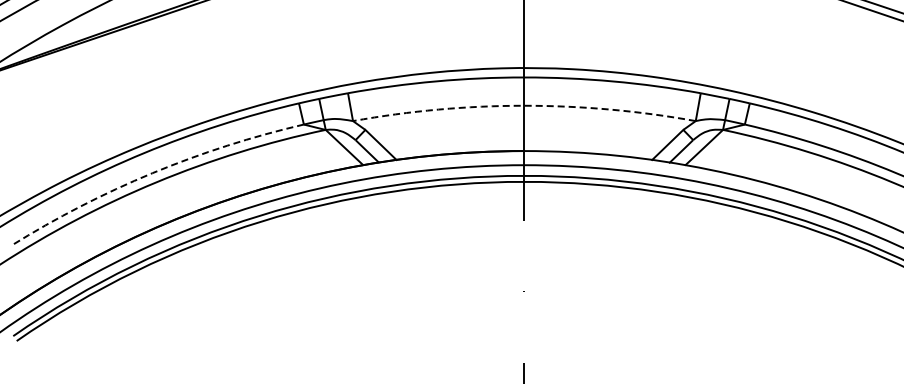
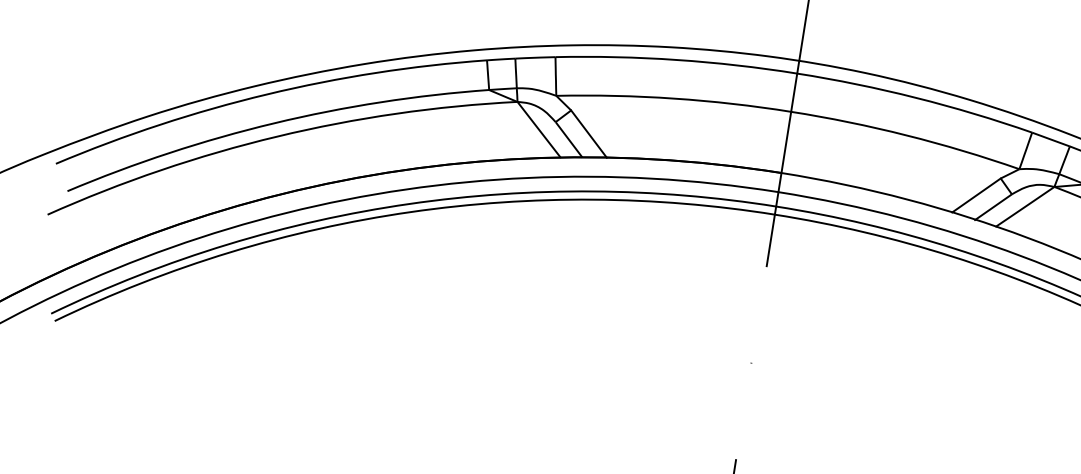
arc: (524, 105) -> (791, 111), dashed -> solid
arc: (152, 173) -> (274, 123), dashed -> solid

